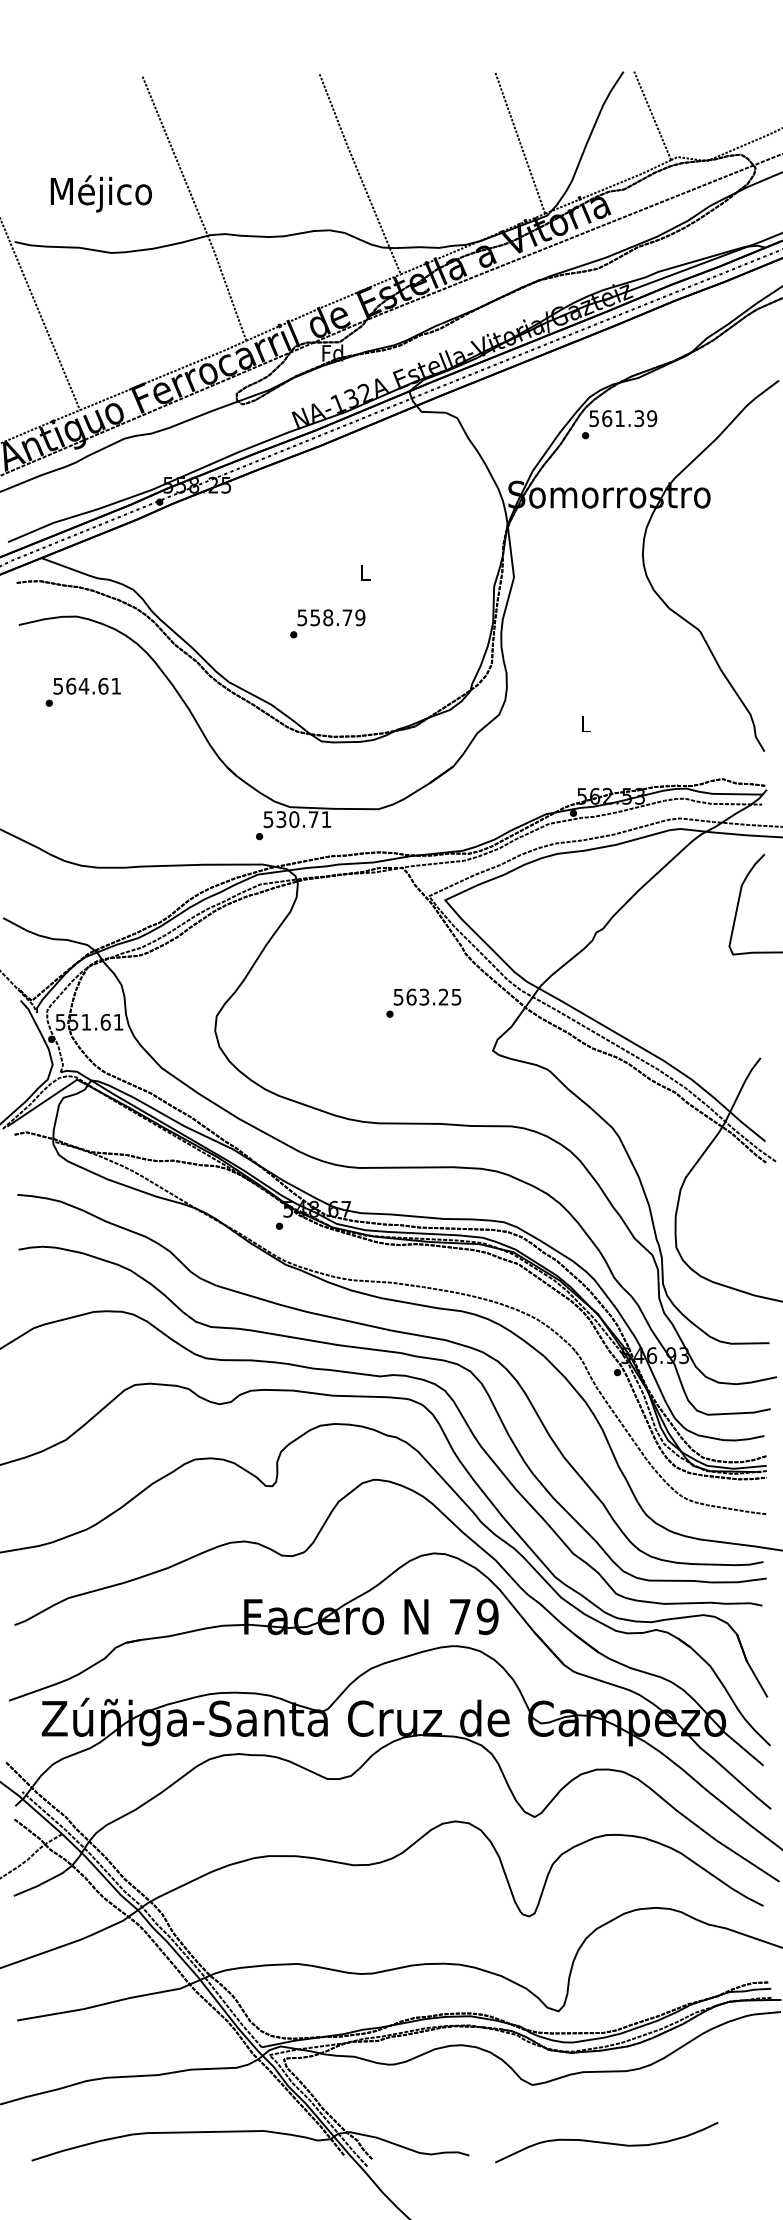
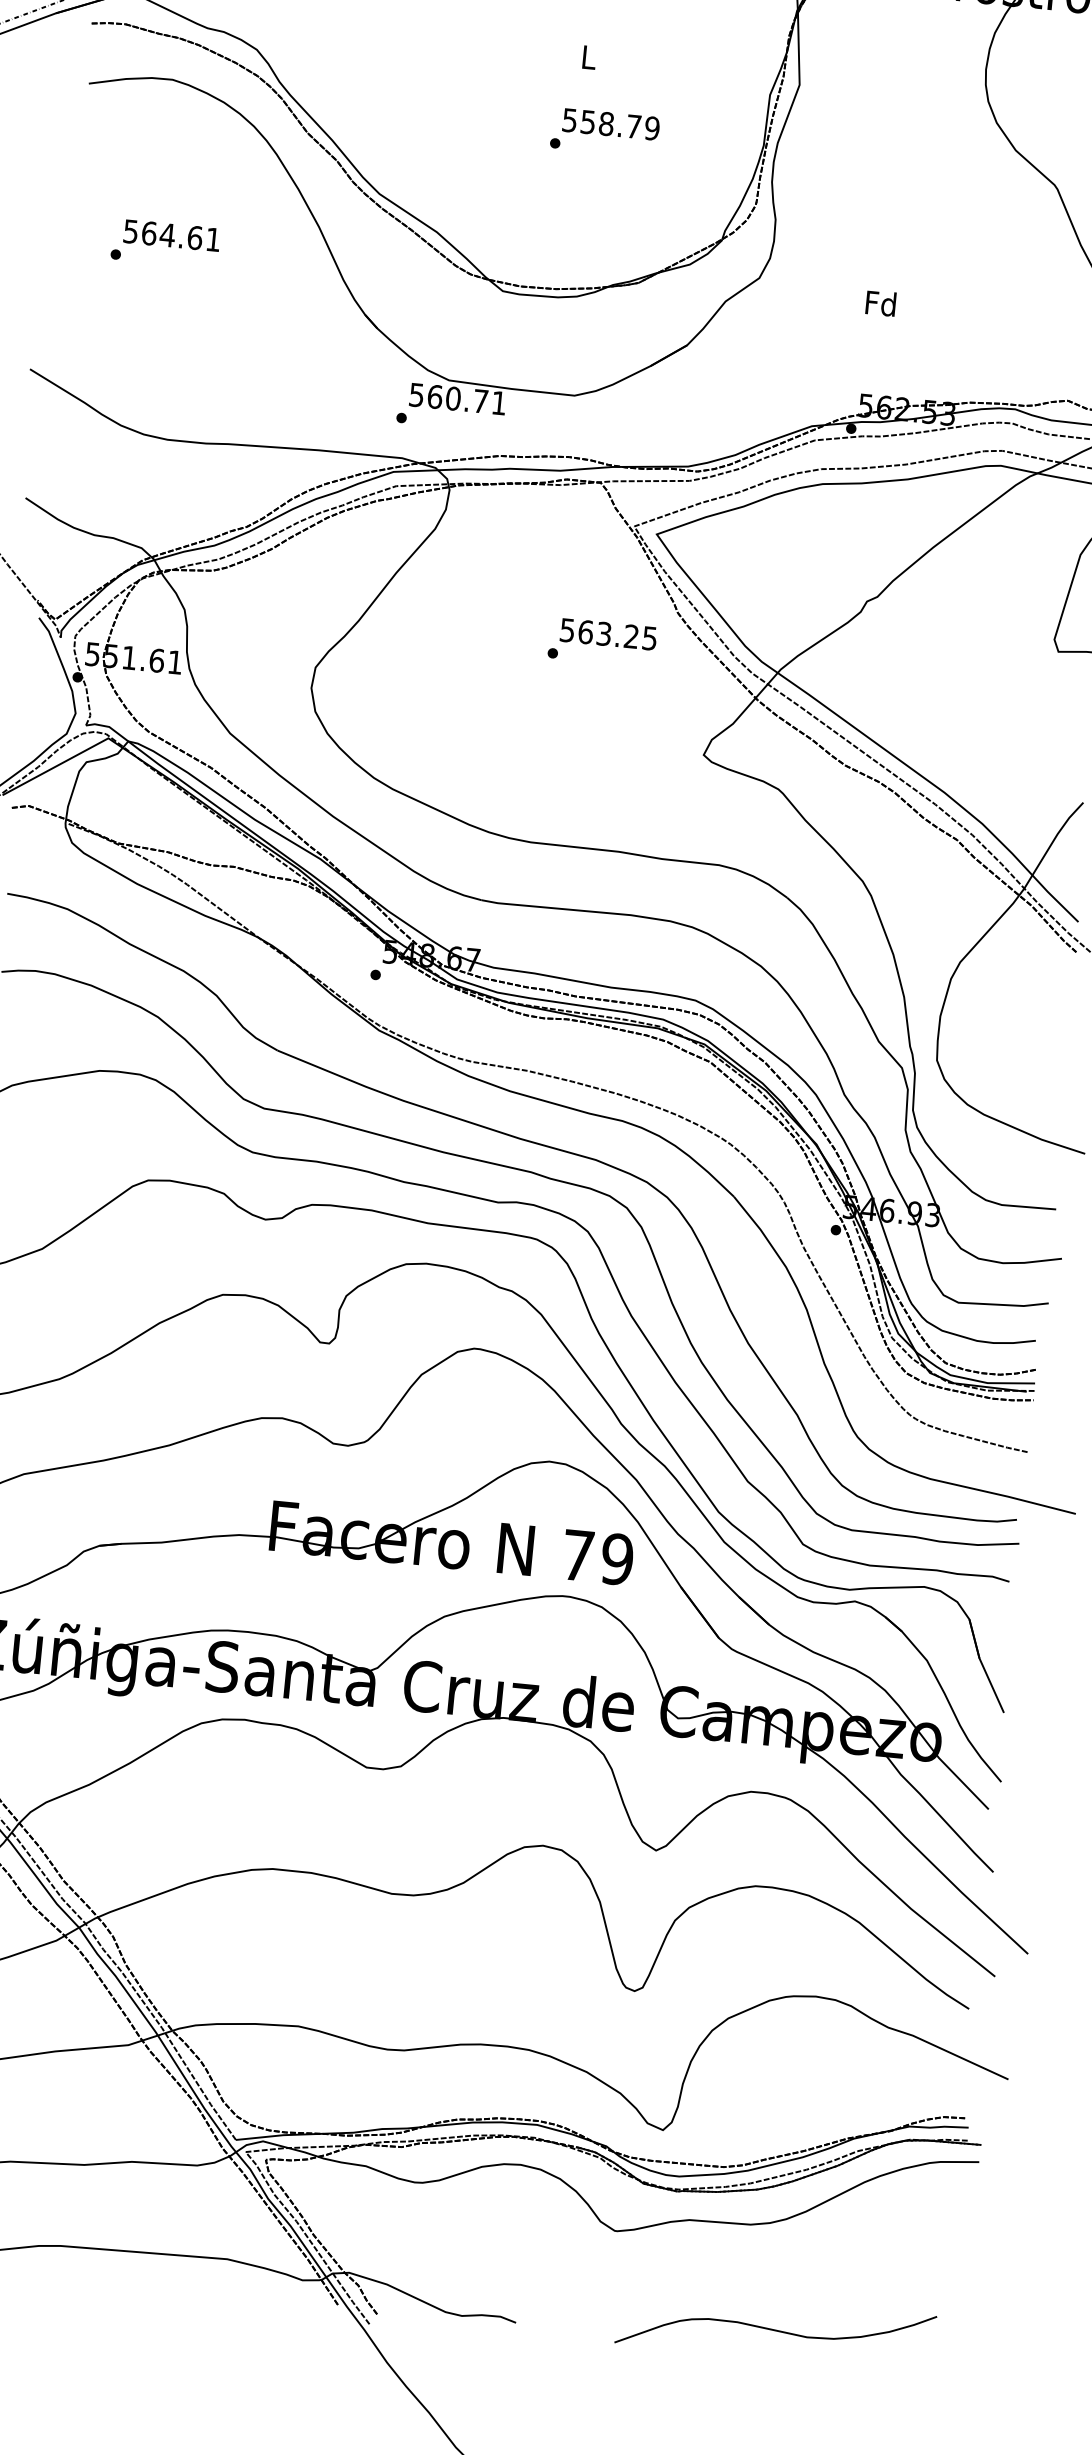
text: (327, 623) -> (604, 131), moved
text: (82, 691) -> (164, 242), moved
text: (585, 723) -> (880, 302), L -> Fd
text: (281, 819) -> (435, 396), 530.71 -> 560.71
text: (423, 1002) -> (602, 641), moved
curve: (606, 2142) -> (775, 2329), moved

